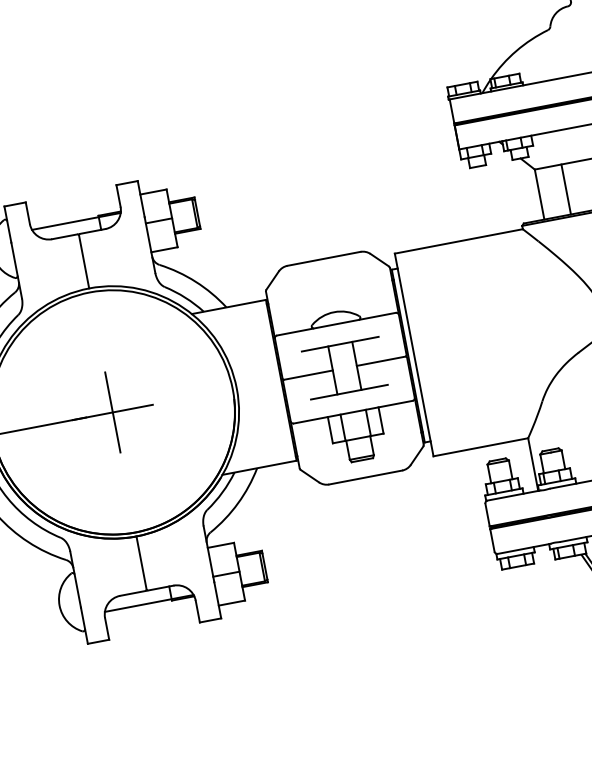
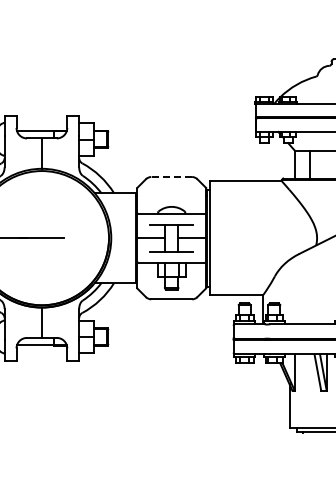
line: (323, 259) -> (171, 177), solid -> dashed
line: (111, 411) -> (41, 237), removed

